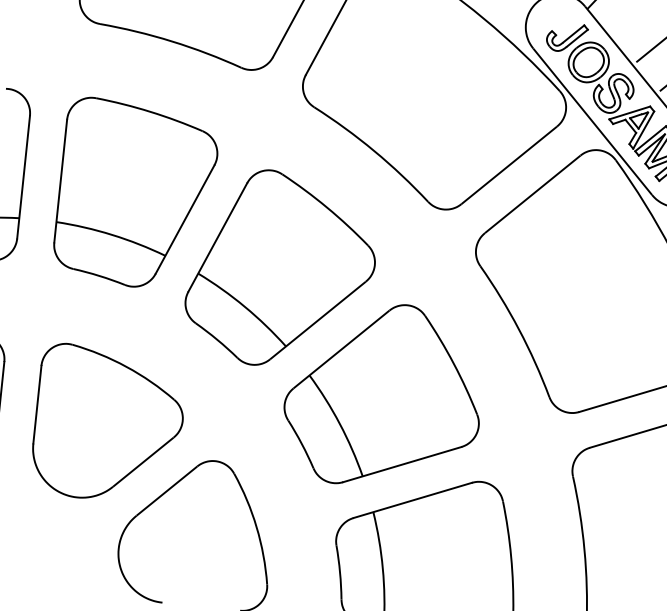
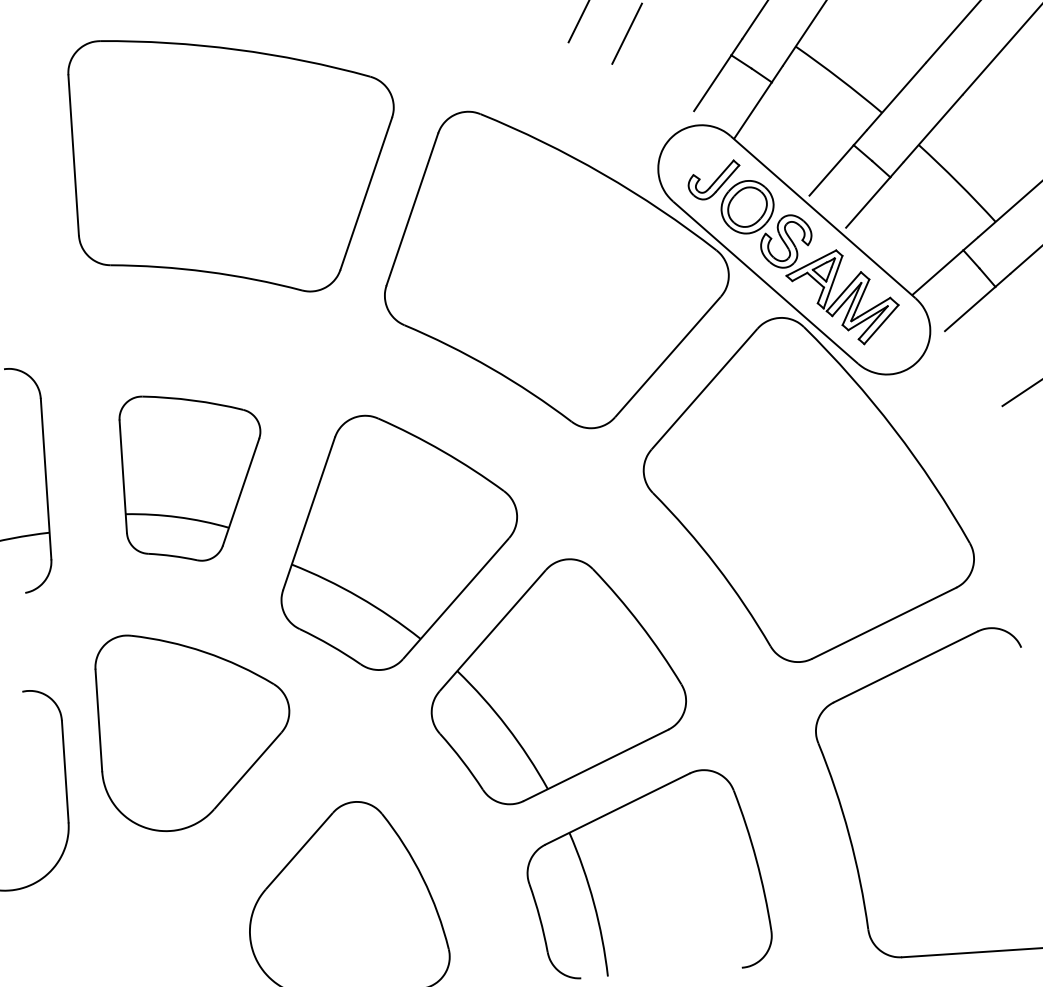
part: (132, 195) -> (189, 478), size x0.7
part: (106, 426) -> (192, 733), moved

